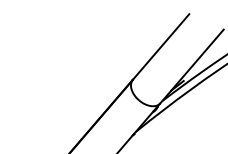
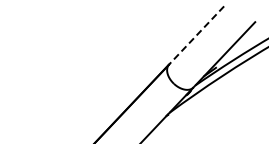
line: (160, 47) -> (196, 35), solid -> dashed

